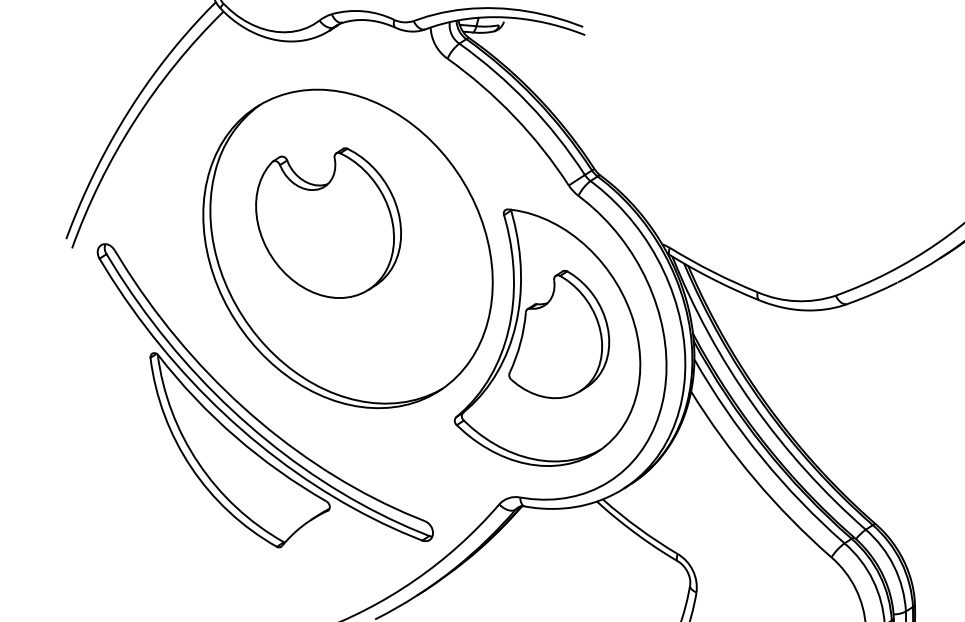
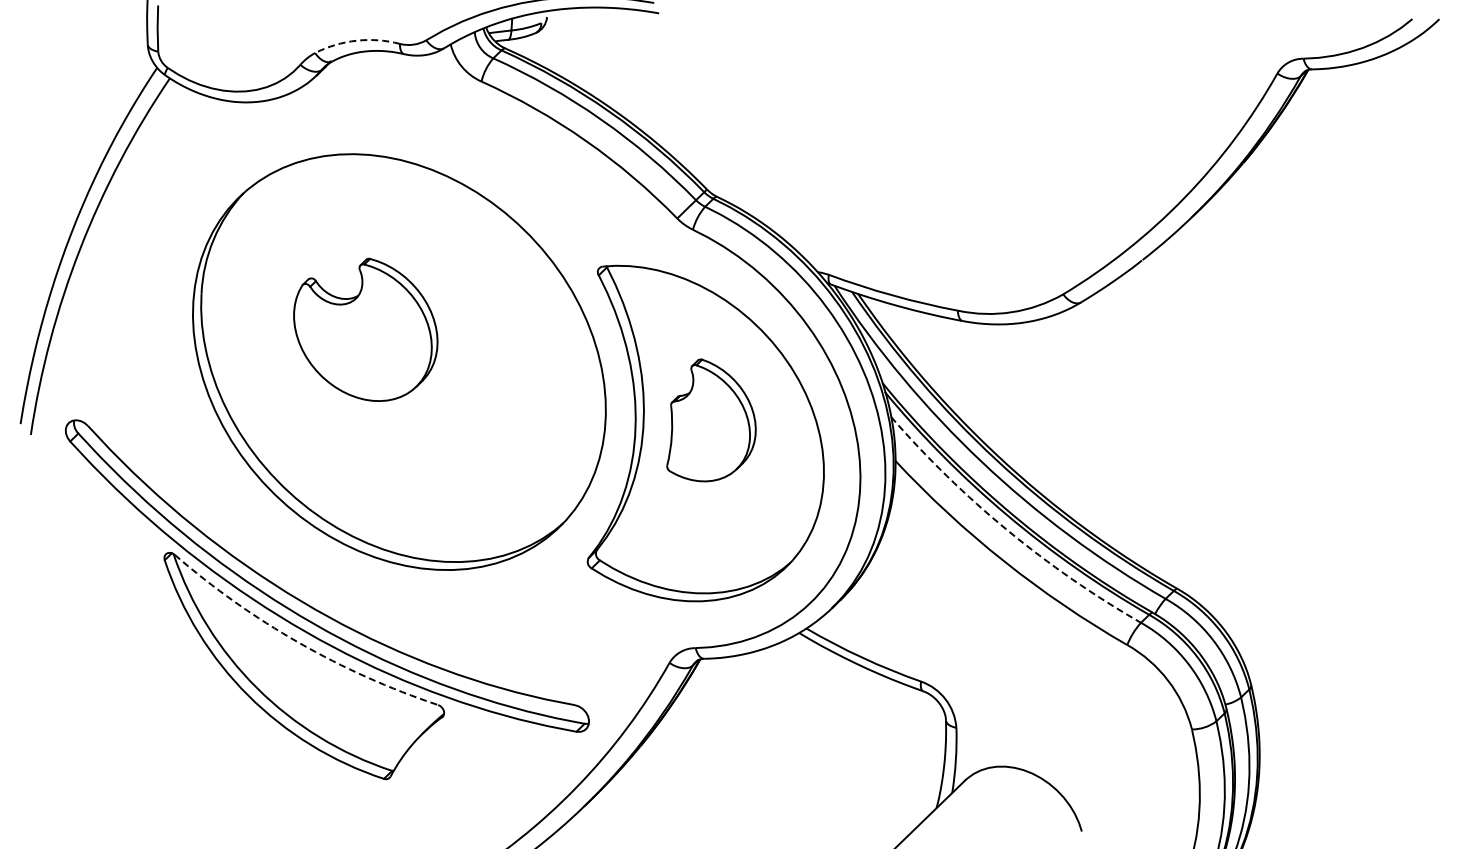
arc: (363, 11) -> (356, 40), solid -> dashed
part: (328, 220) -> (365, 329), size x0.7
part: (564, 335) -> (711, 420), size x0.7
arc: (235, 436) -> (299, 642), solid -> dashed
arc: (761, 457) -> (1007, 530), solid -> dashed

